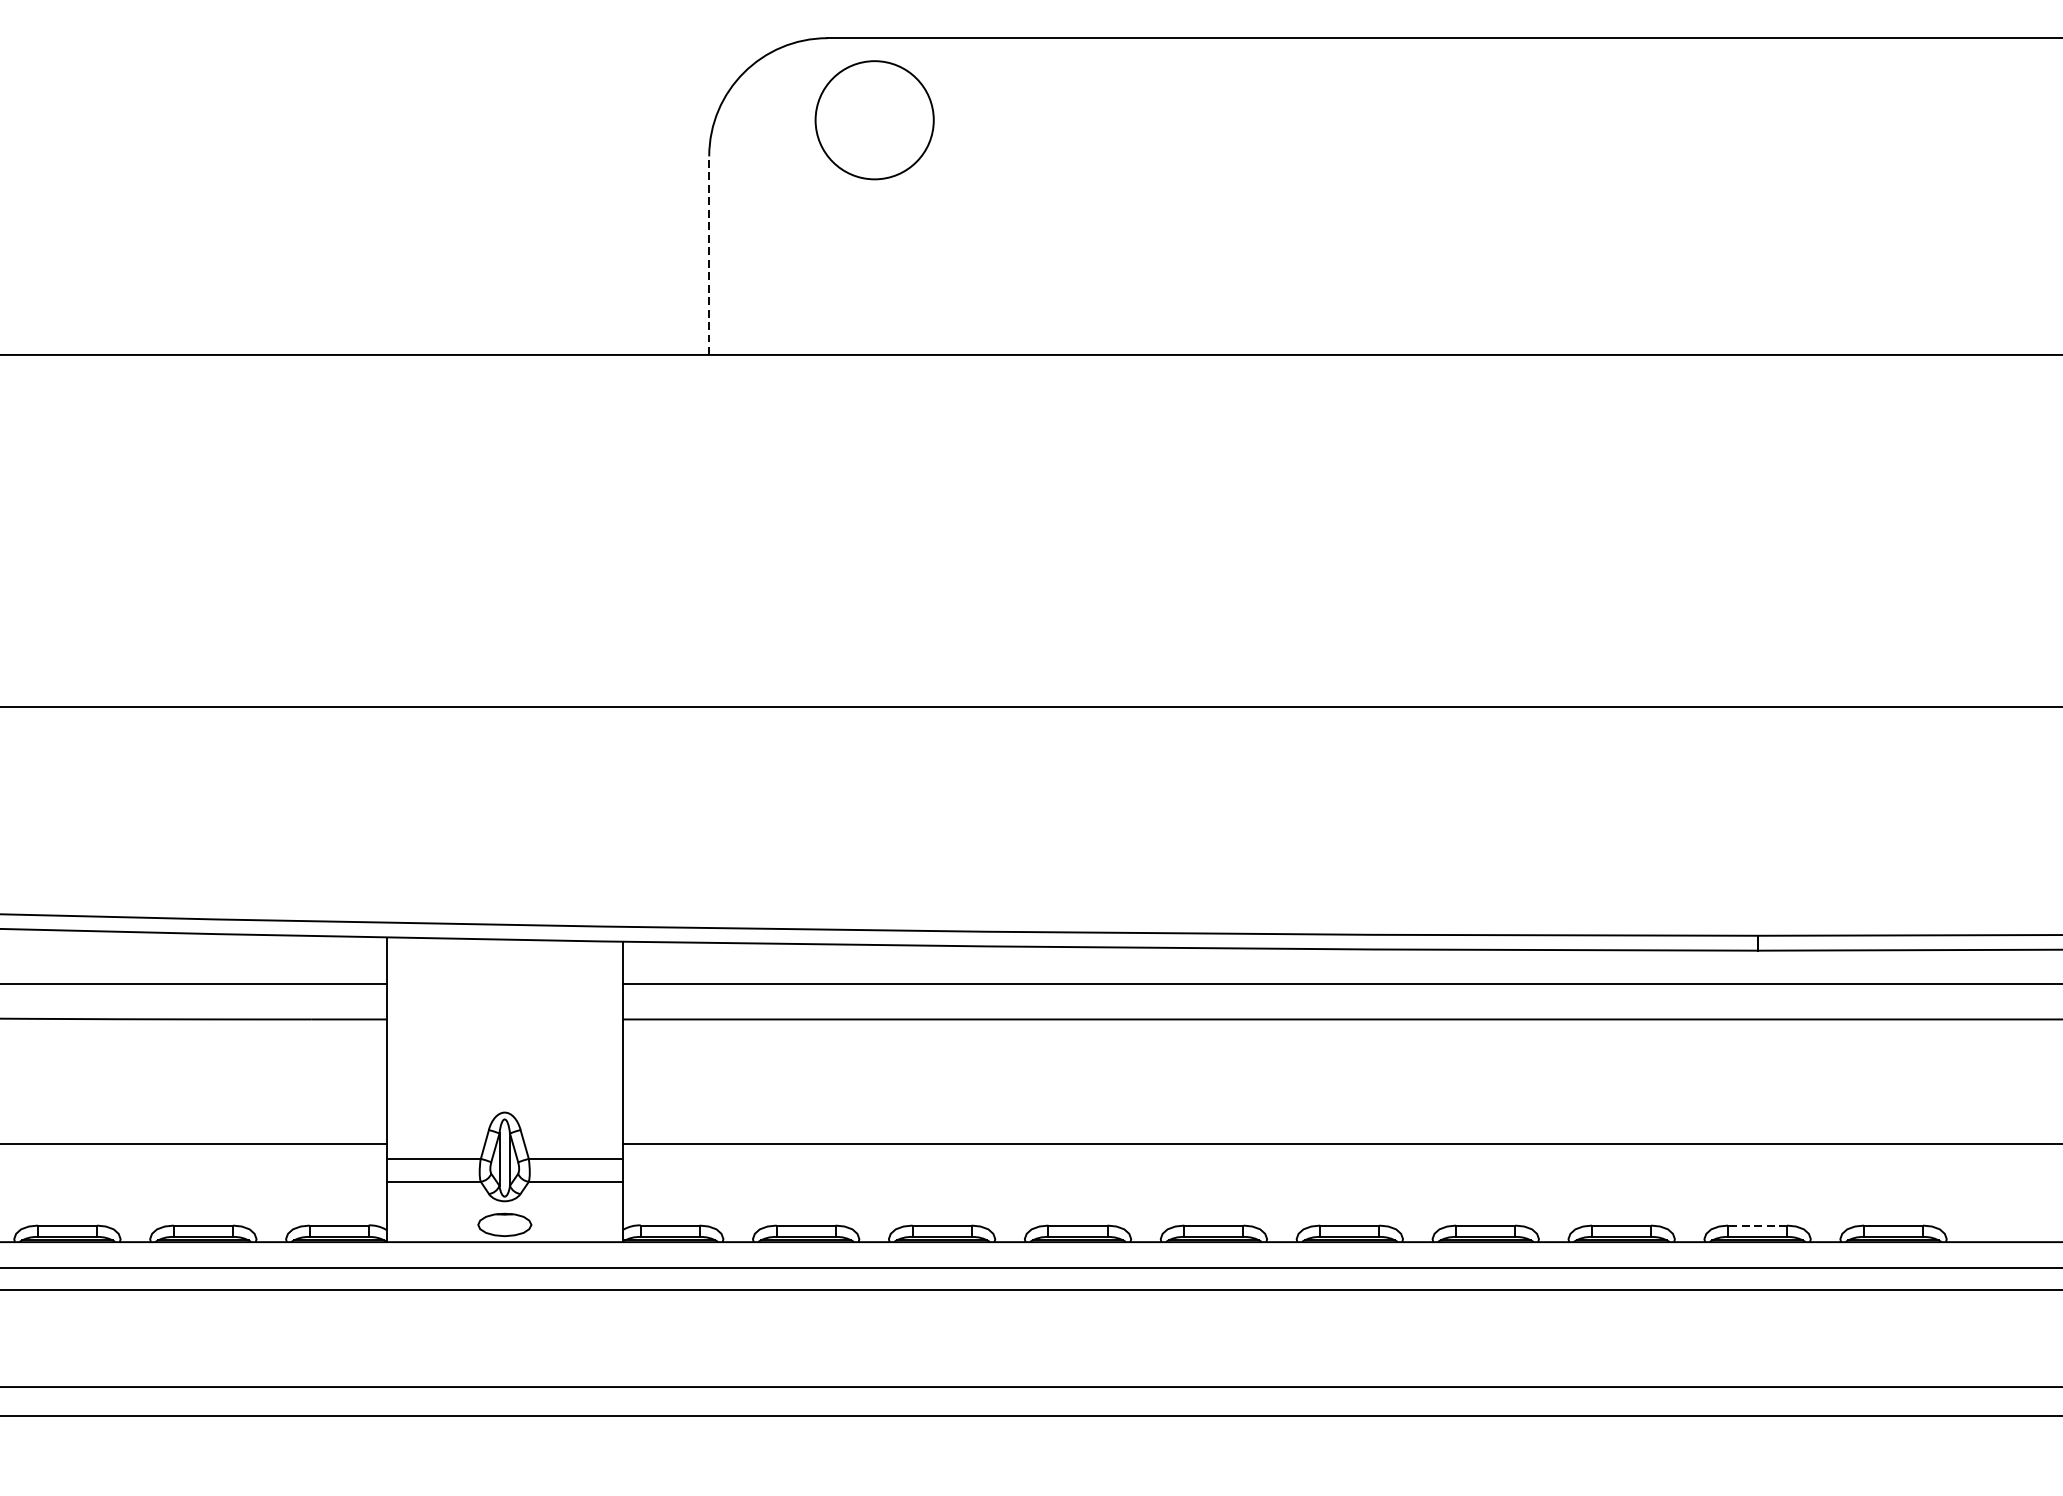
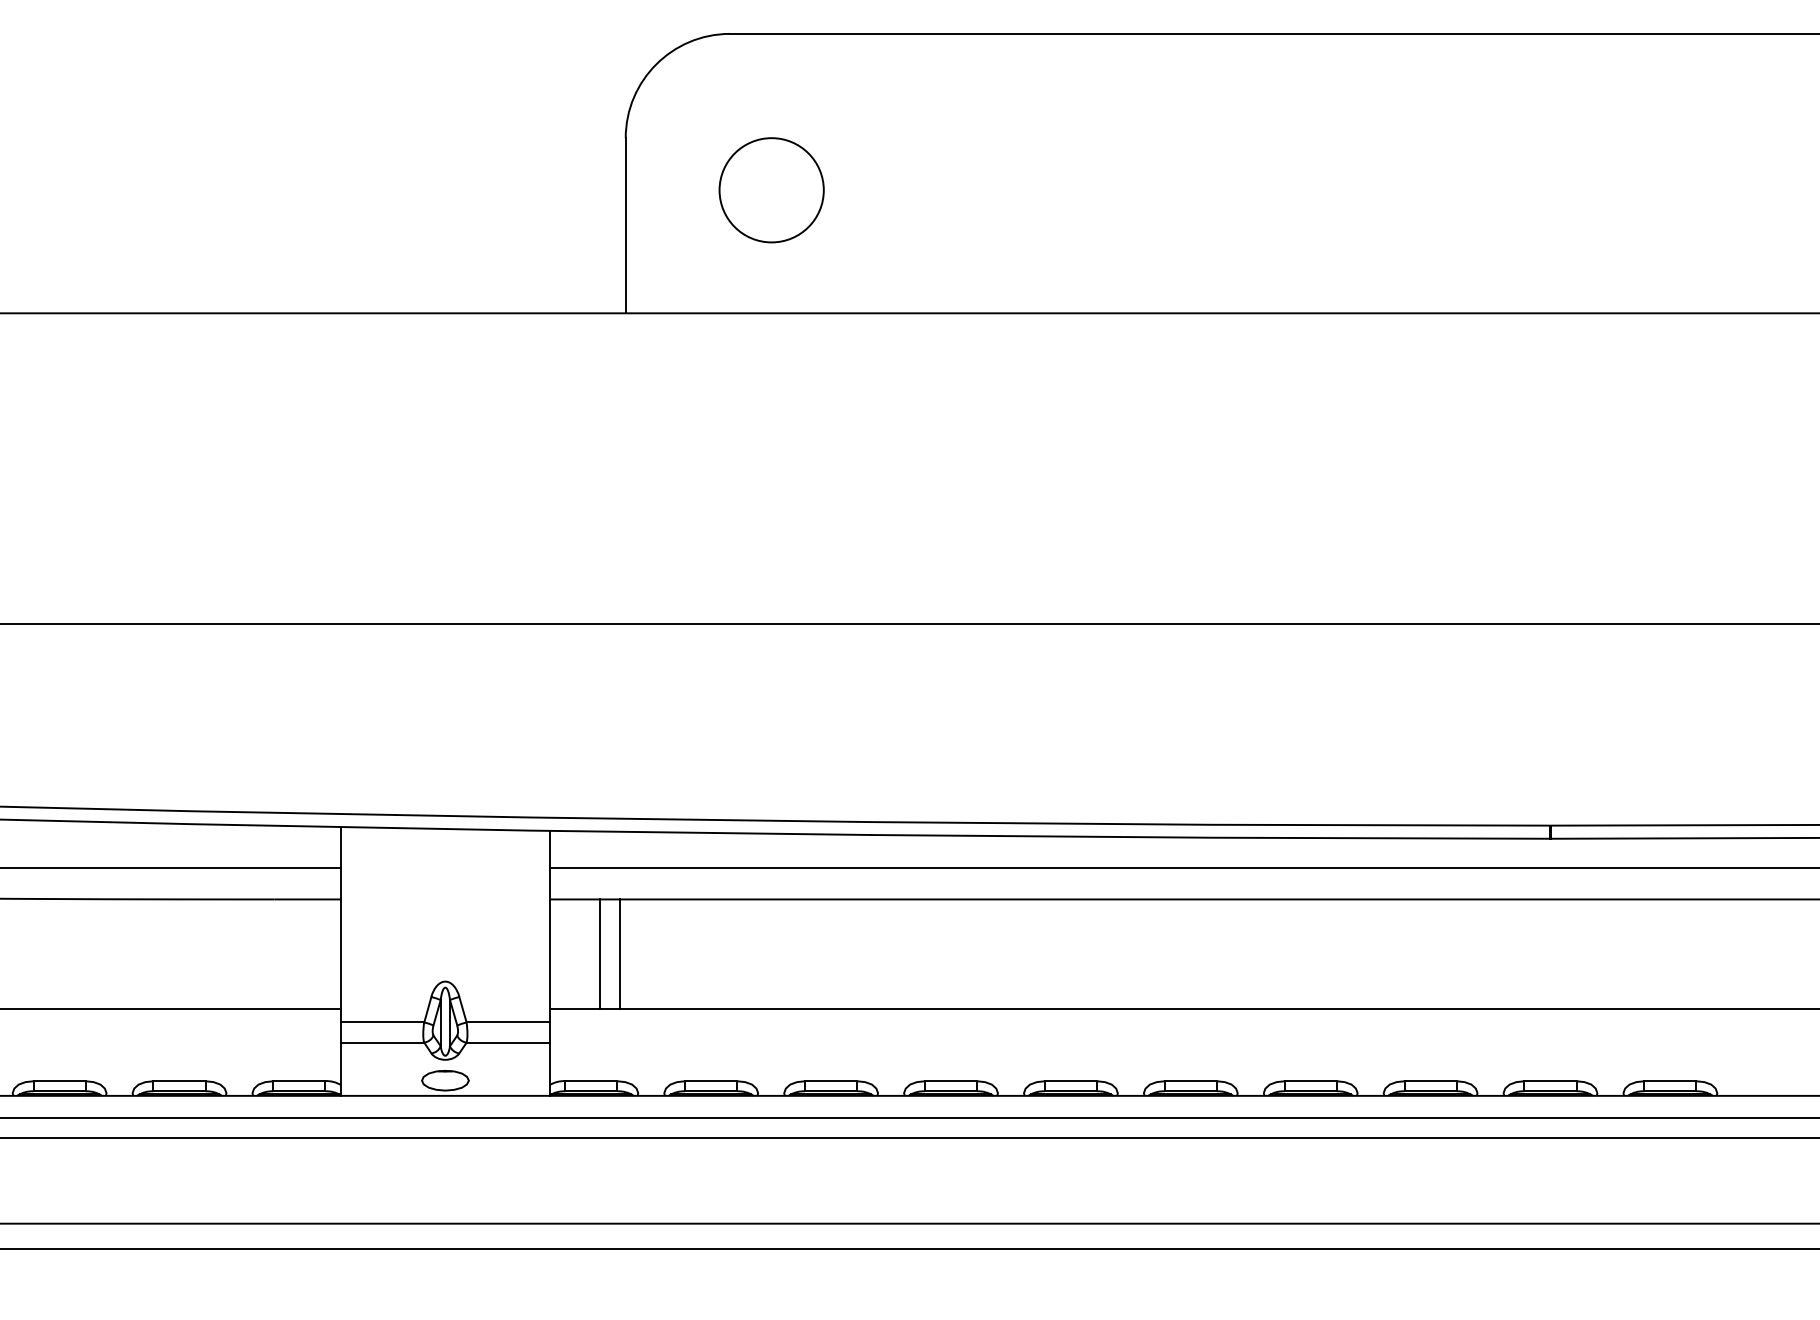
circle: (874, 120) -> (771, 190), moved
line: (708, 255) -> (625, 225), dashed -> solid
line: (679, 1081) -> (599, 954), added
line: (703, 1081) -> (620, 954), added
line: (1756, 1225) -> (1549, 1081), dashed -> solid

